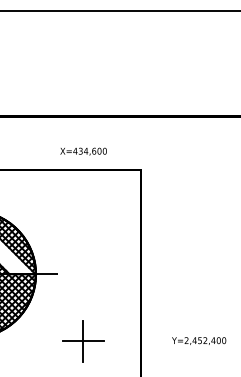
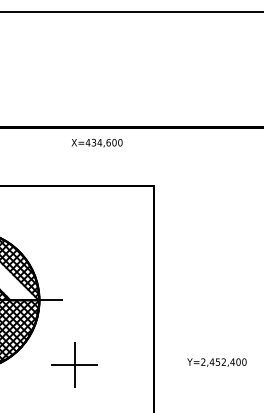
text: (83, 151) -> (96, 142), moved
text: (199, 340) -> (217, 361), moved
part: (83, 341) -> (75, 365), moved

